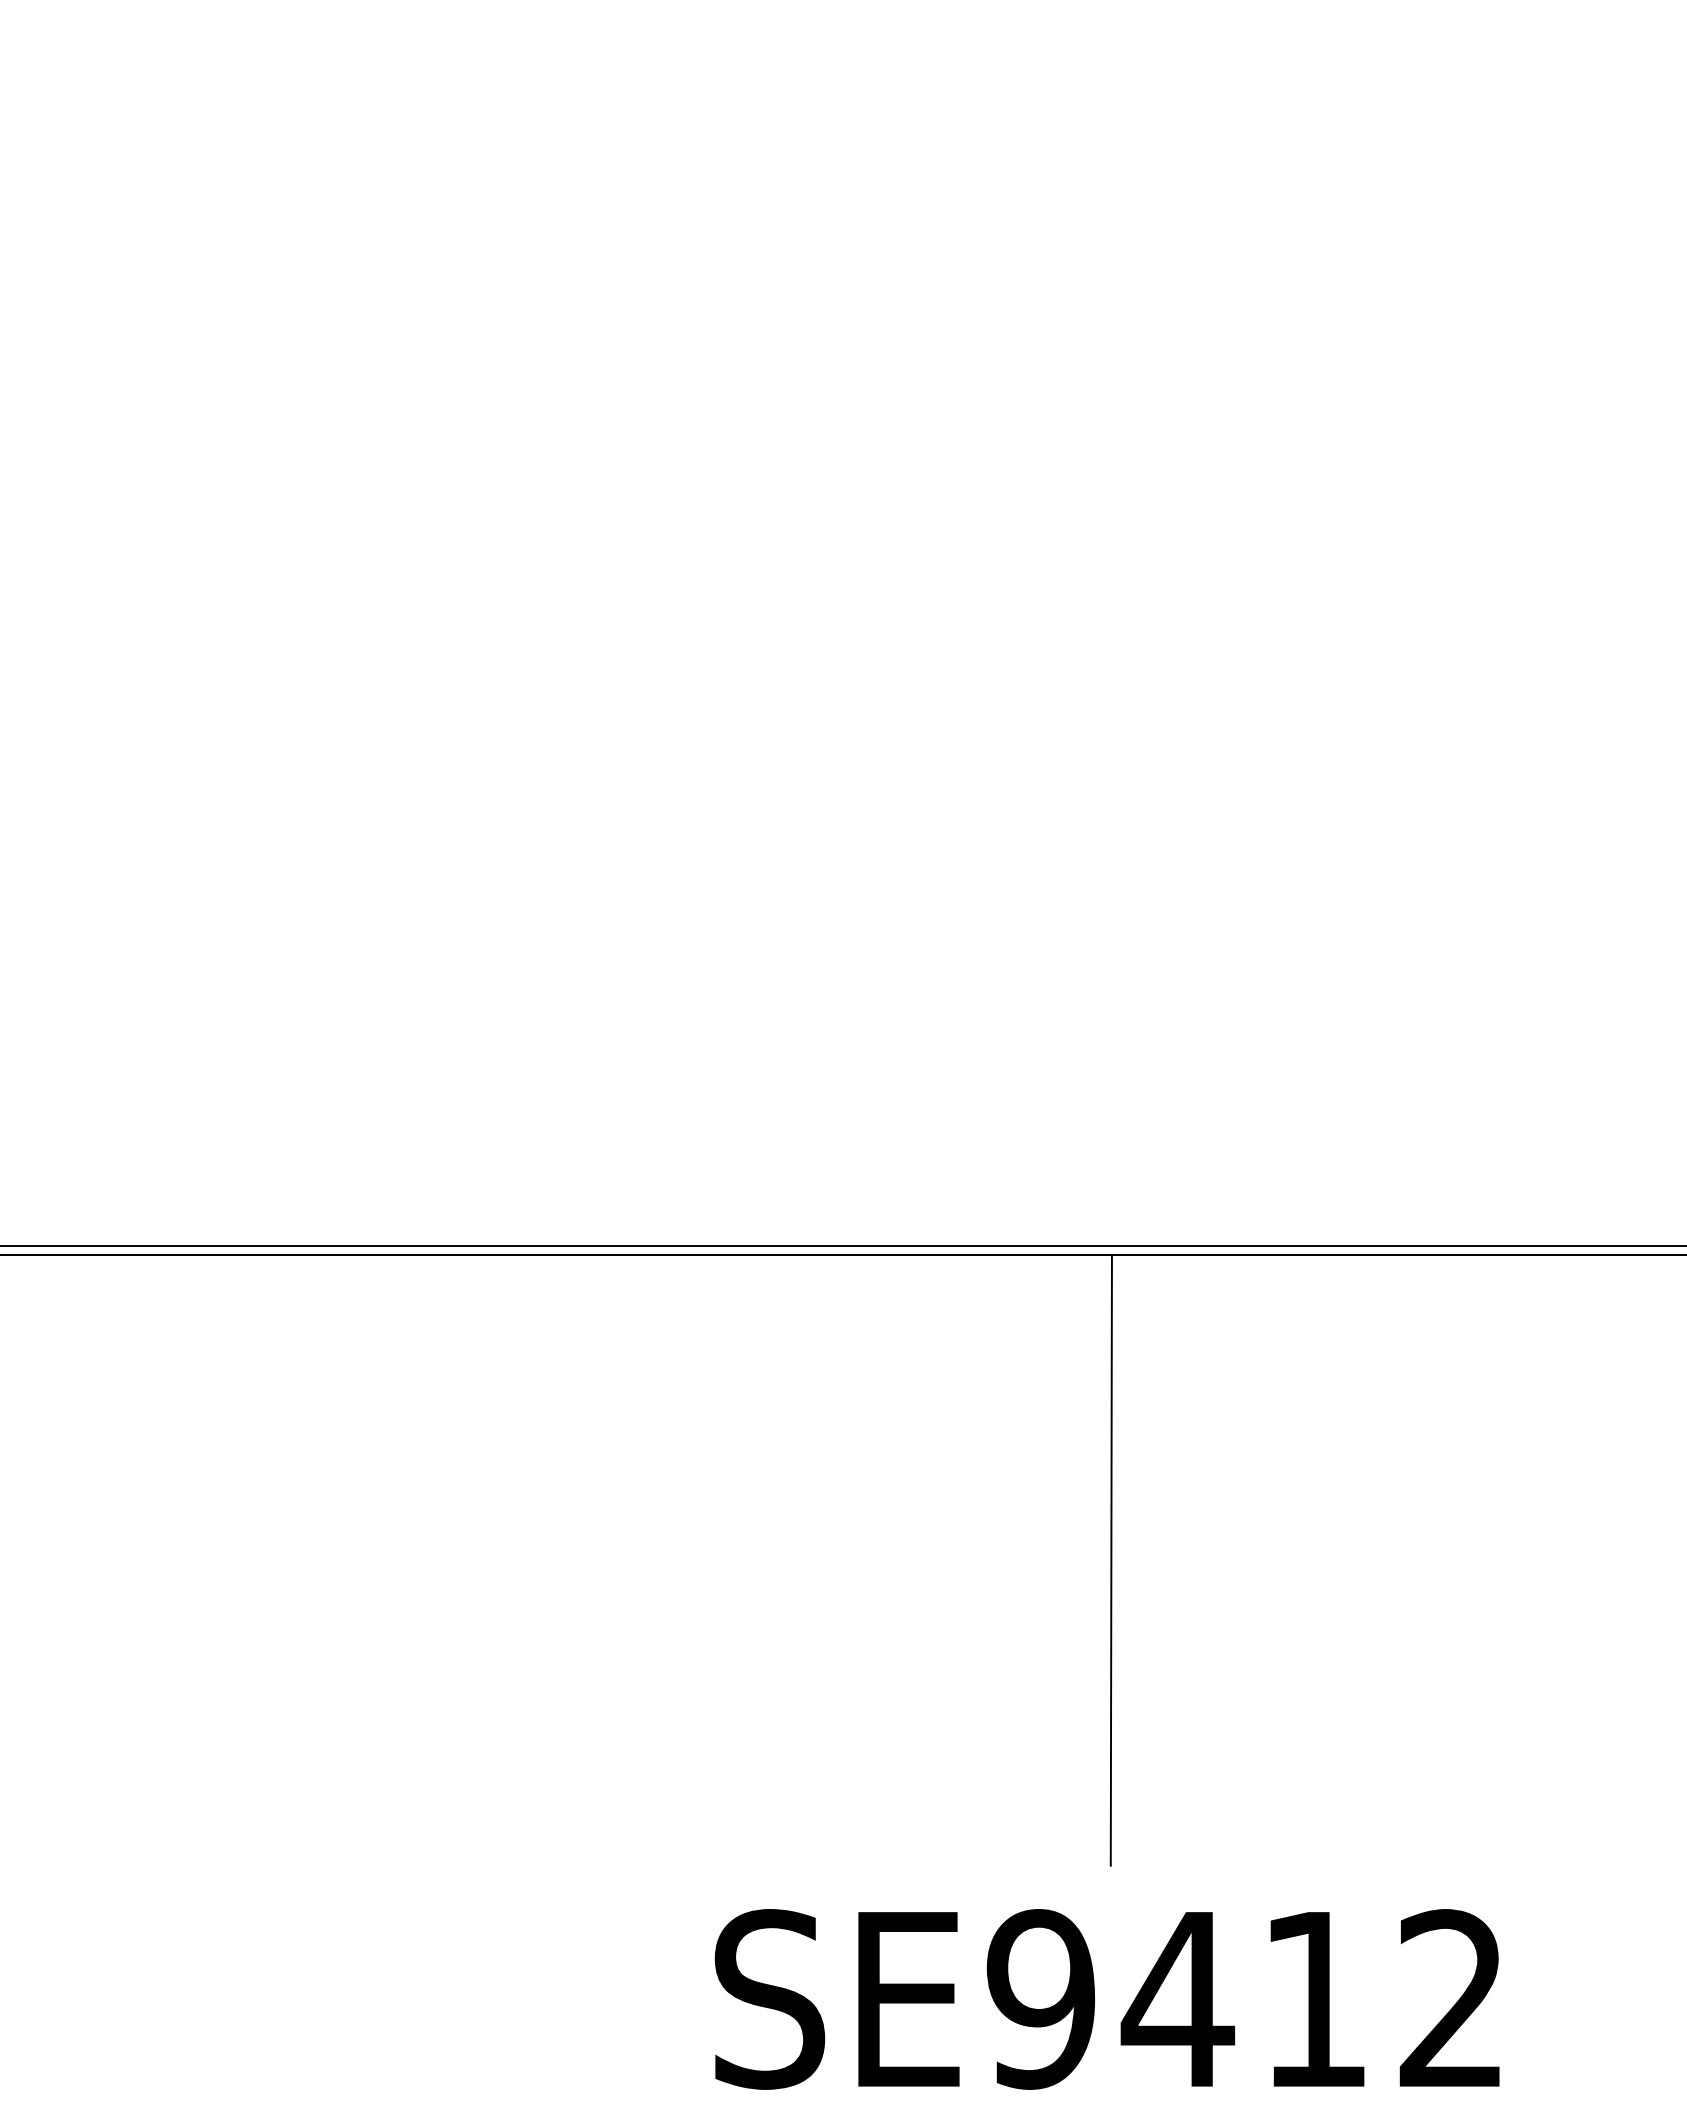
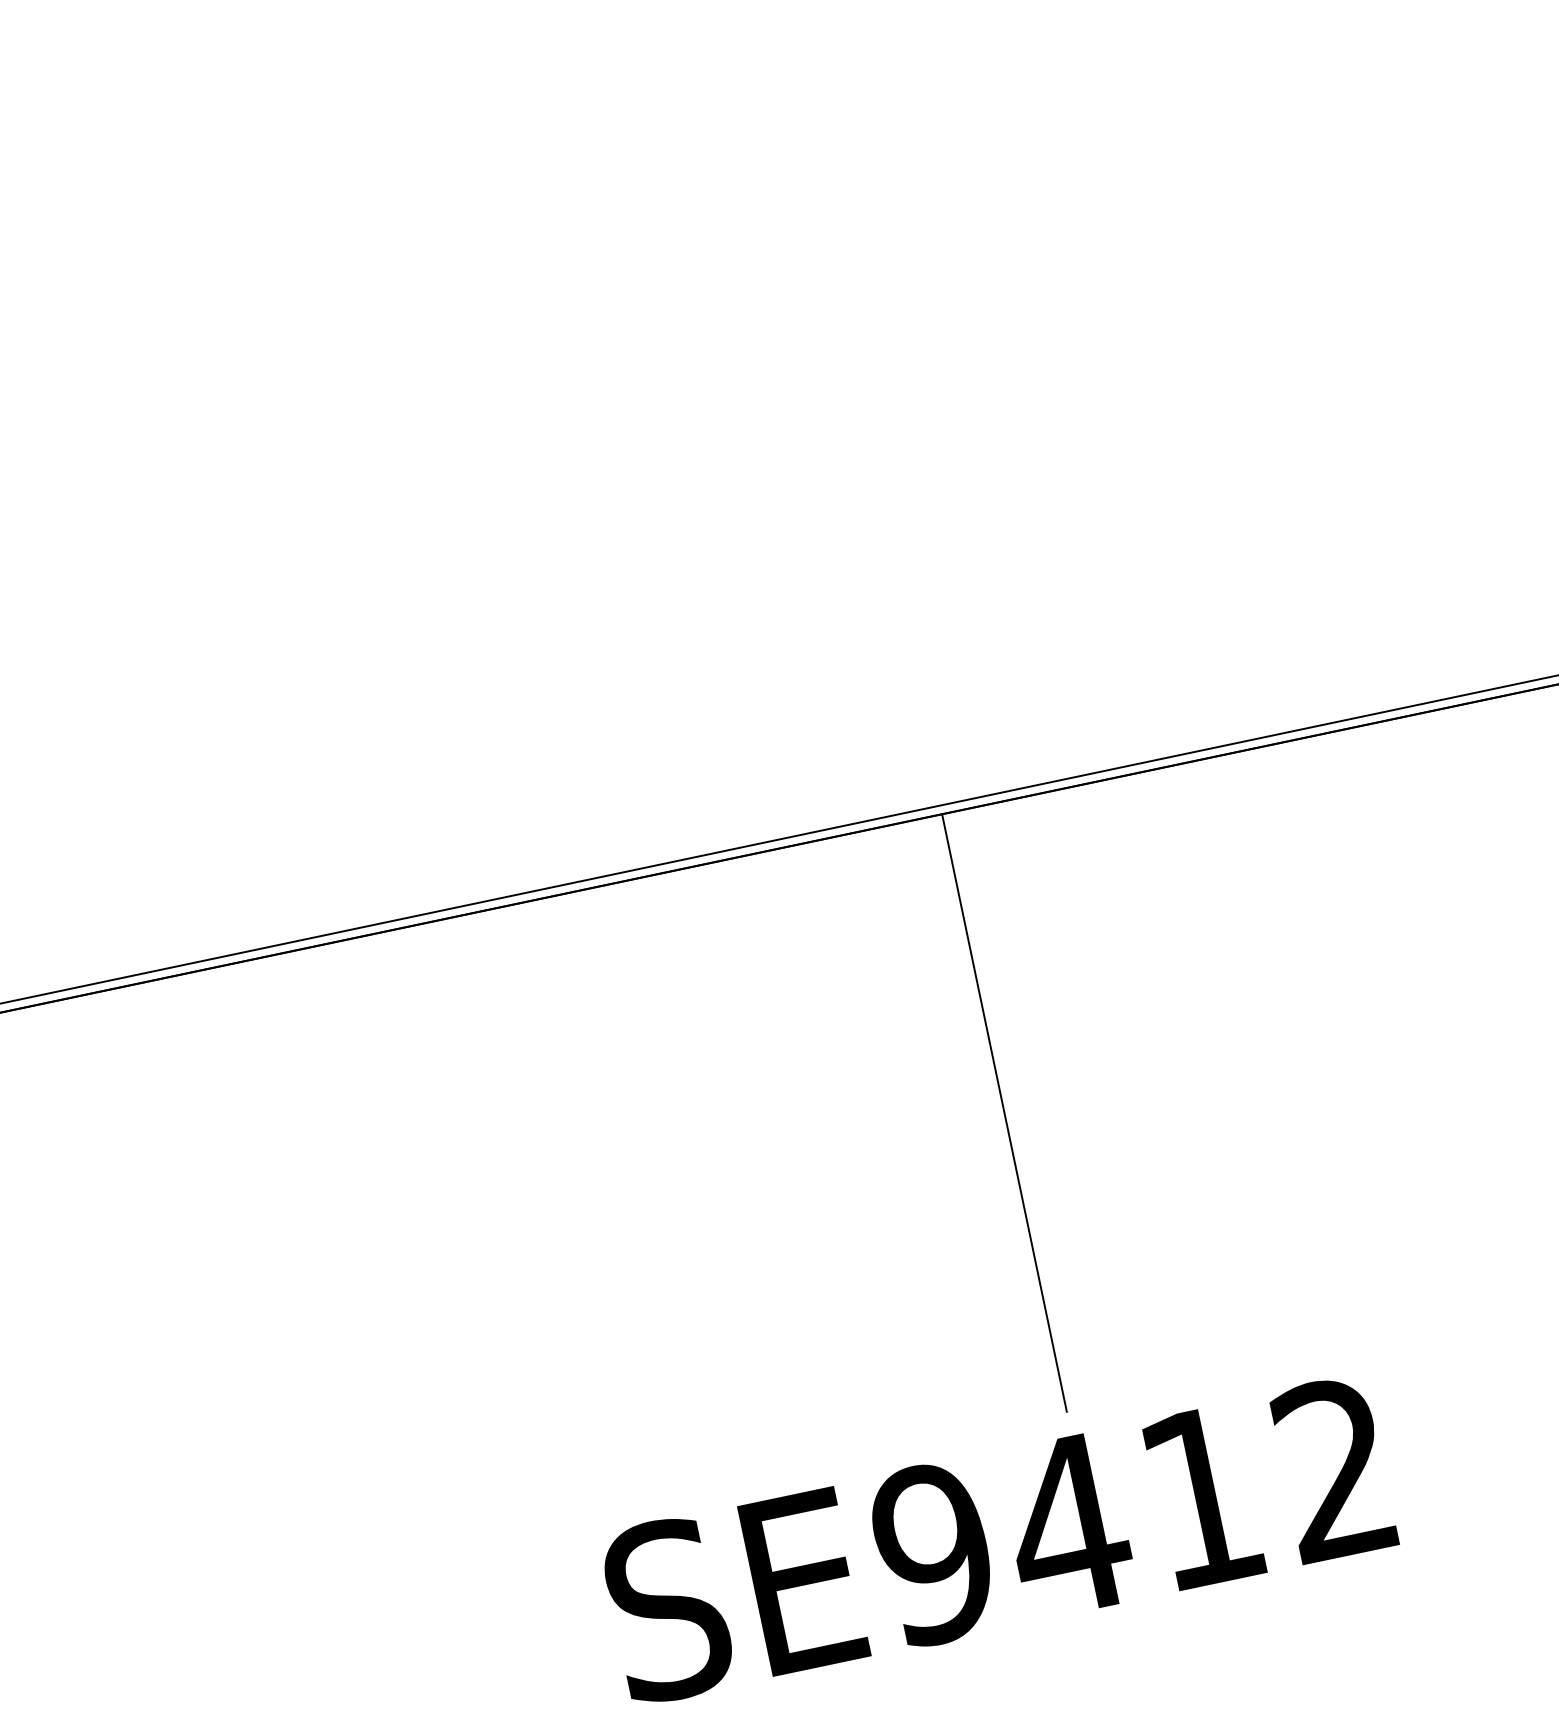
text: (1106, 1999) -> (997, 1540), moved

